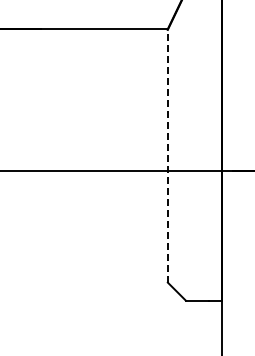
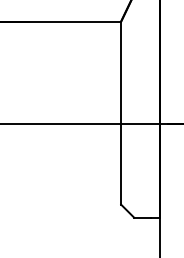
line: (167, 155) -> (120, 112), dashed -> solid

